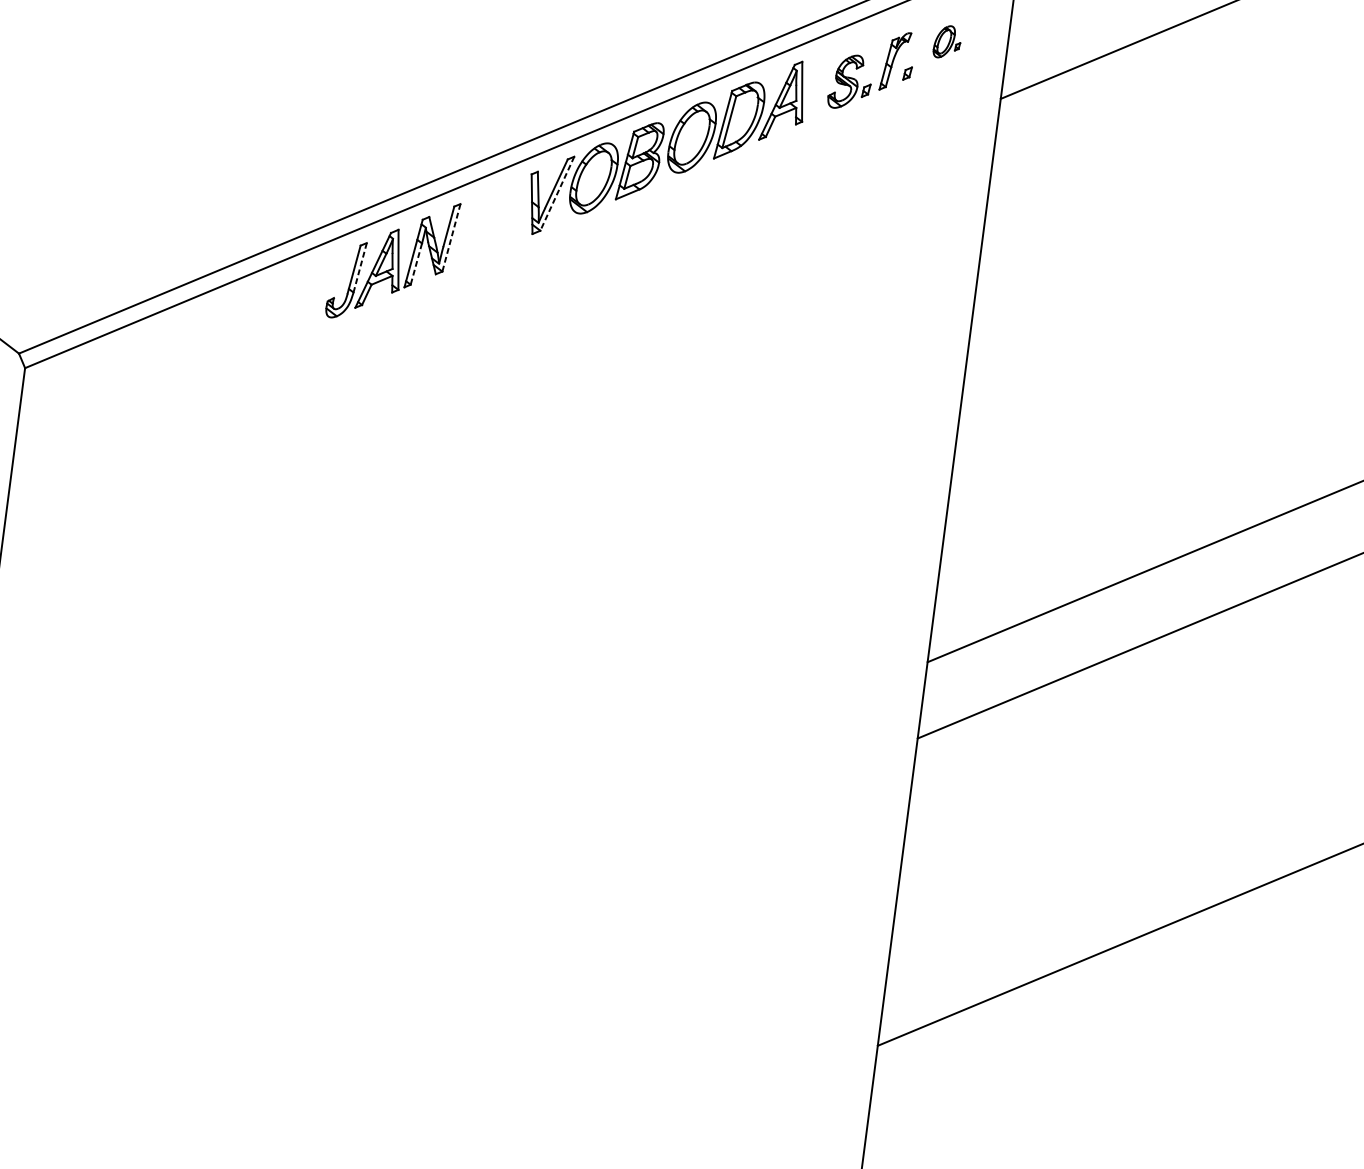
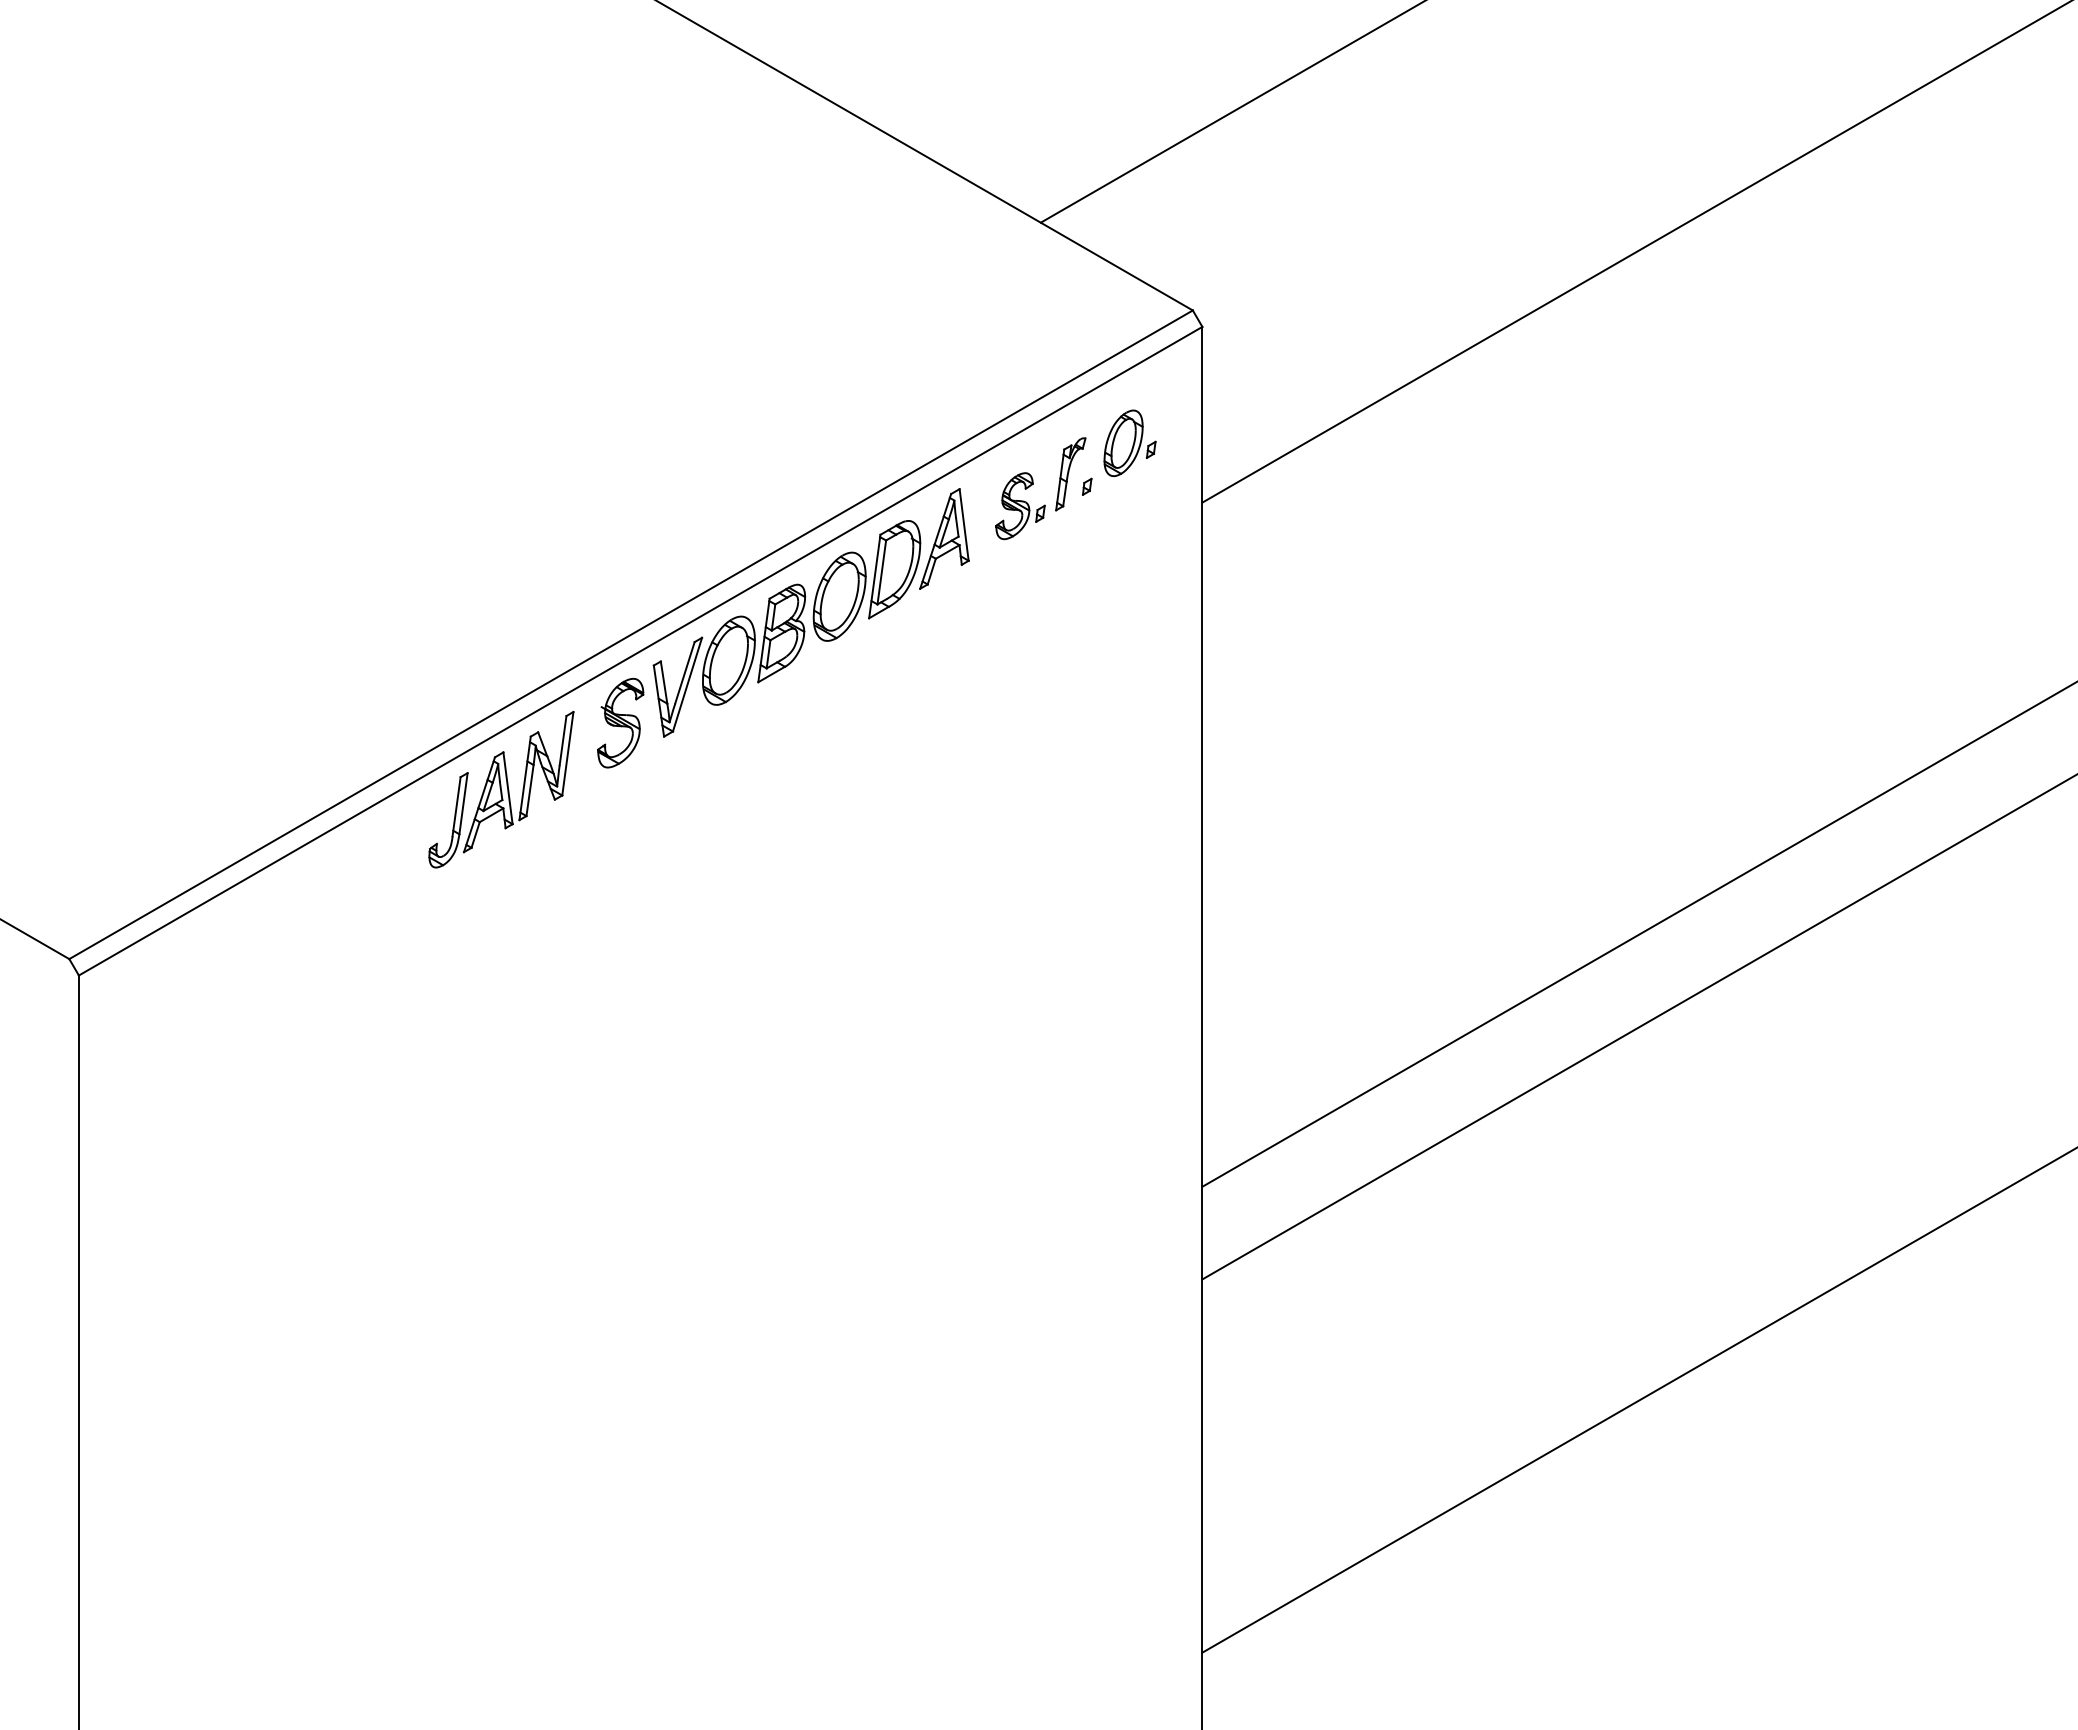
part: (947, 41) -> (1129, 442), size x1.67
line: (557, 194) -> (687, 685), dashed -> solid
part: (498, 217) -> (620, 722), added
line: (451, 238) -> (567, 754), dashed -> solid
line: (416, 264) -> (530, 790), dashed -> solid
line: (360, 267) -> (463, 803), dashed -> solid

